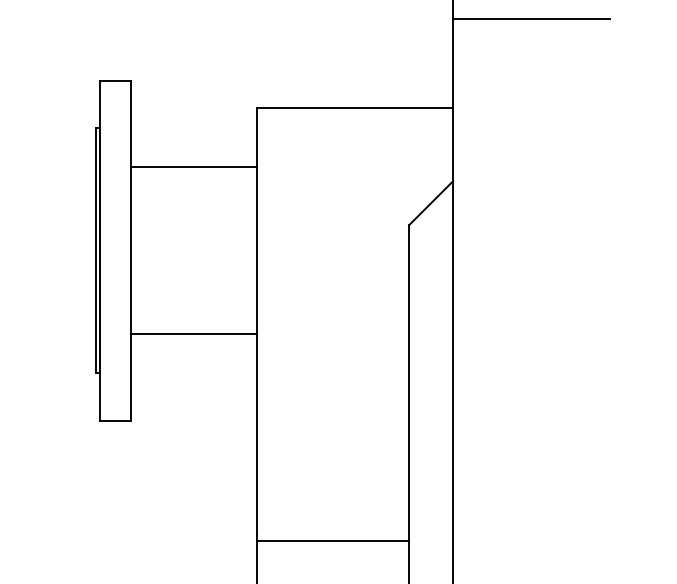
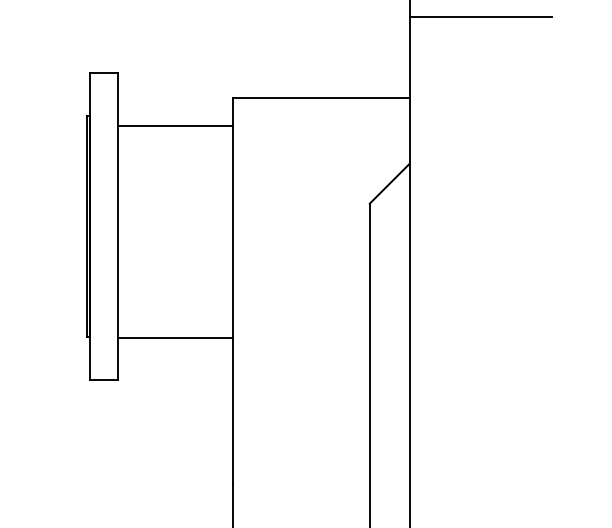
line: (194, 167) -> (175, 126), moved
line: (194, 334) -> (175, 338), moved
line: (332, 541) -> (300, 489), removed

